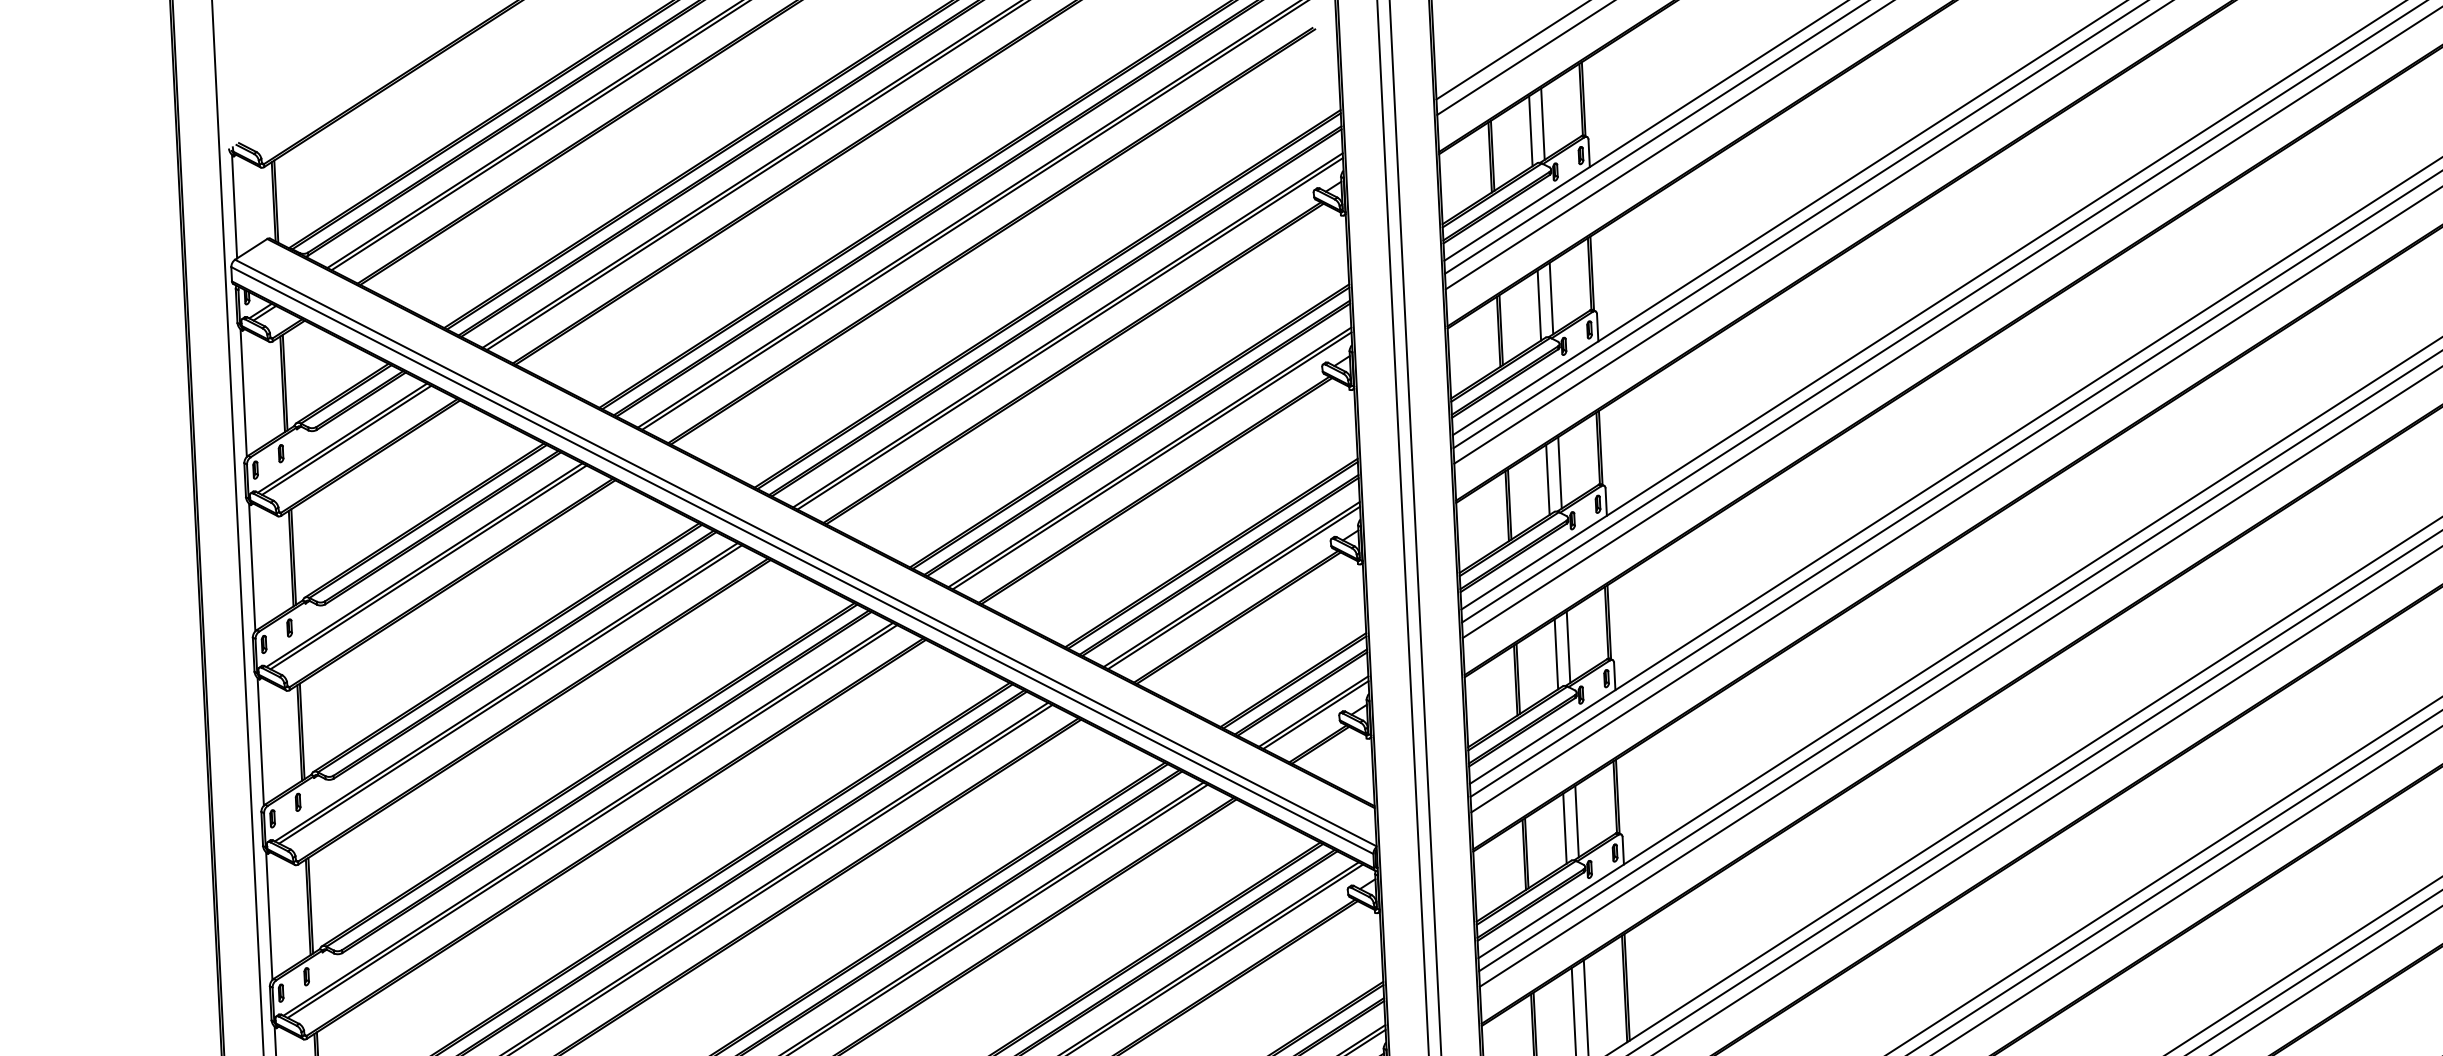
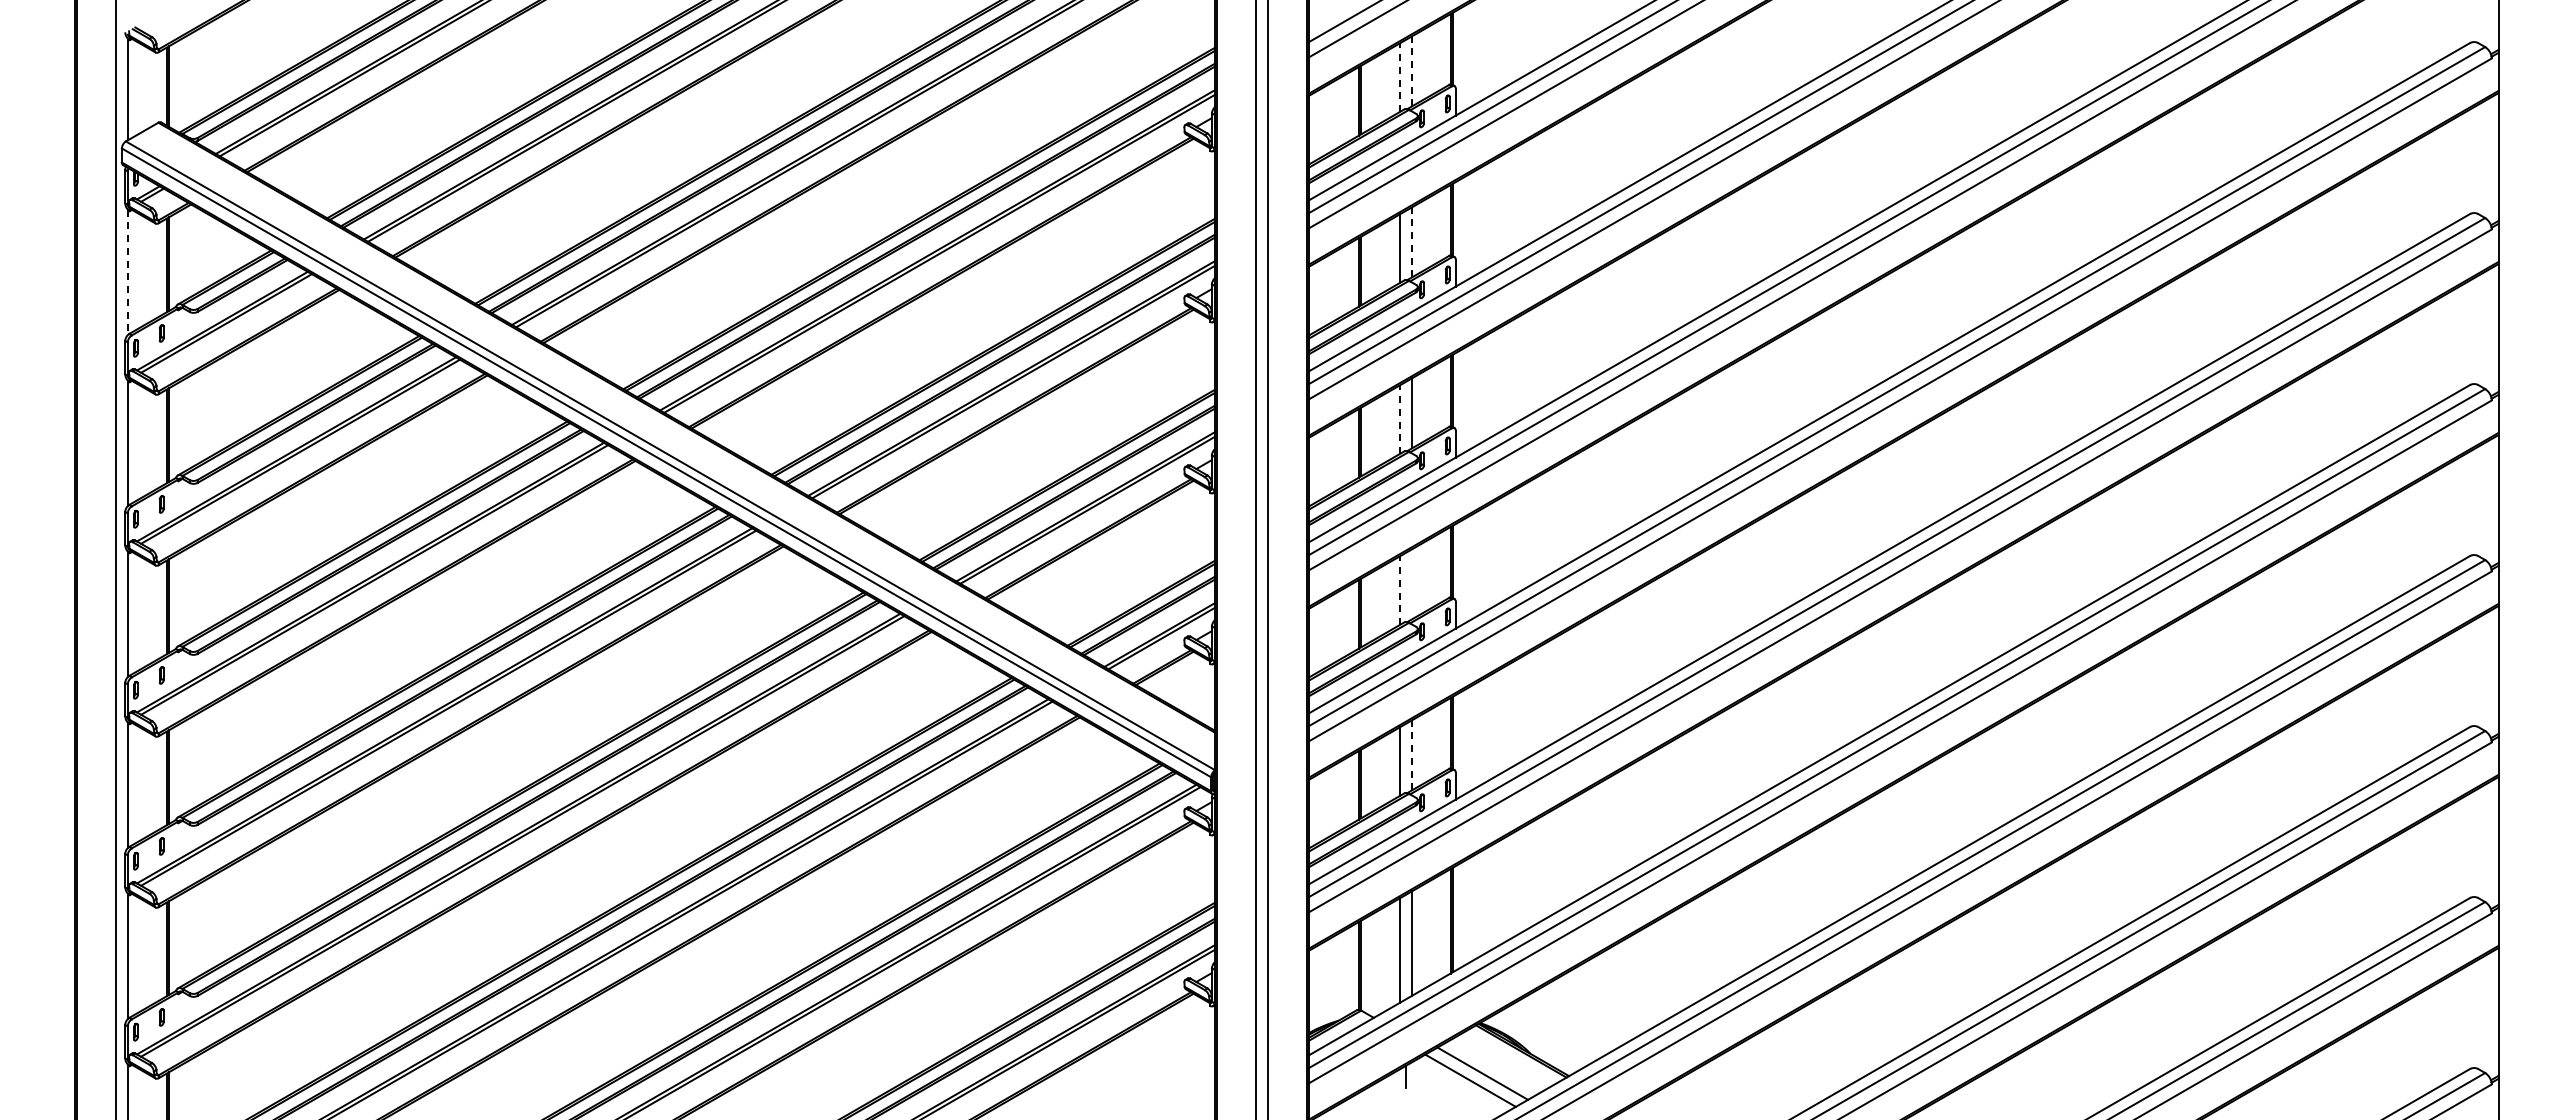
line: (1542, 123) -> (1411, 70), solid -> dashed
line: (1530, 131) -> (1399, 77), solid -> dashed
line: (1550, 297) -> (1411, 241), solid -> dashed
line: (243, 393) -> (127, 272), solid -> dashed
line: (1547, 479) -> (1399, 419), solid -> dashed
line: (1568, 647) -> (1411, 584), removed
line: (1556, 654) -> (1399, 590), solid -> dashed
line: (1576, 820) -> (1411, 754), solid -> dashed

